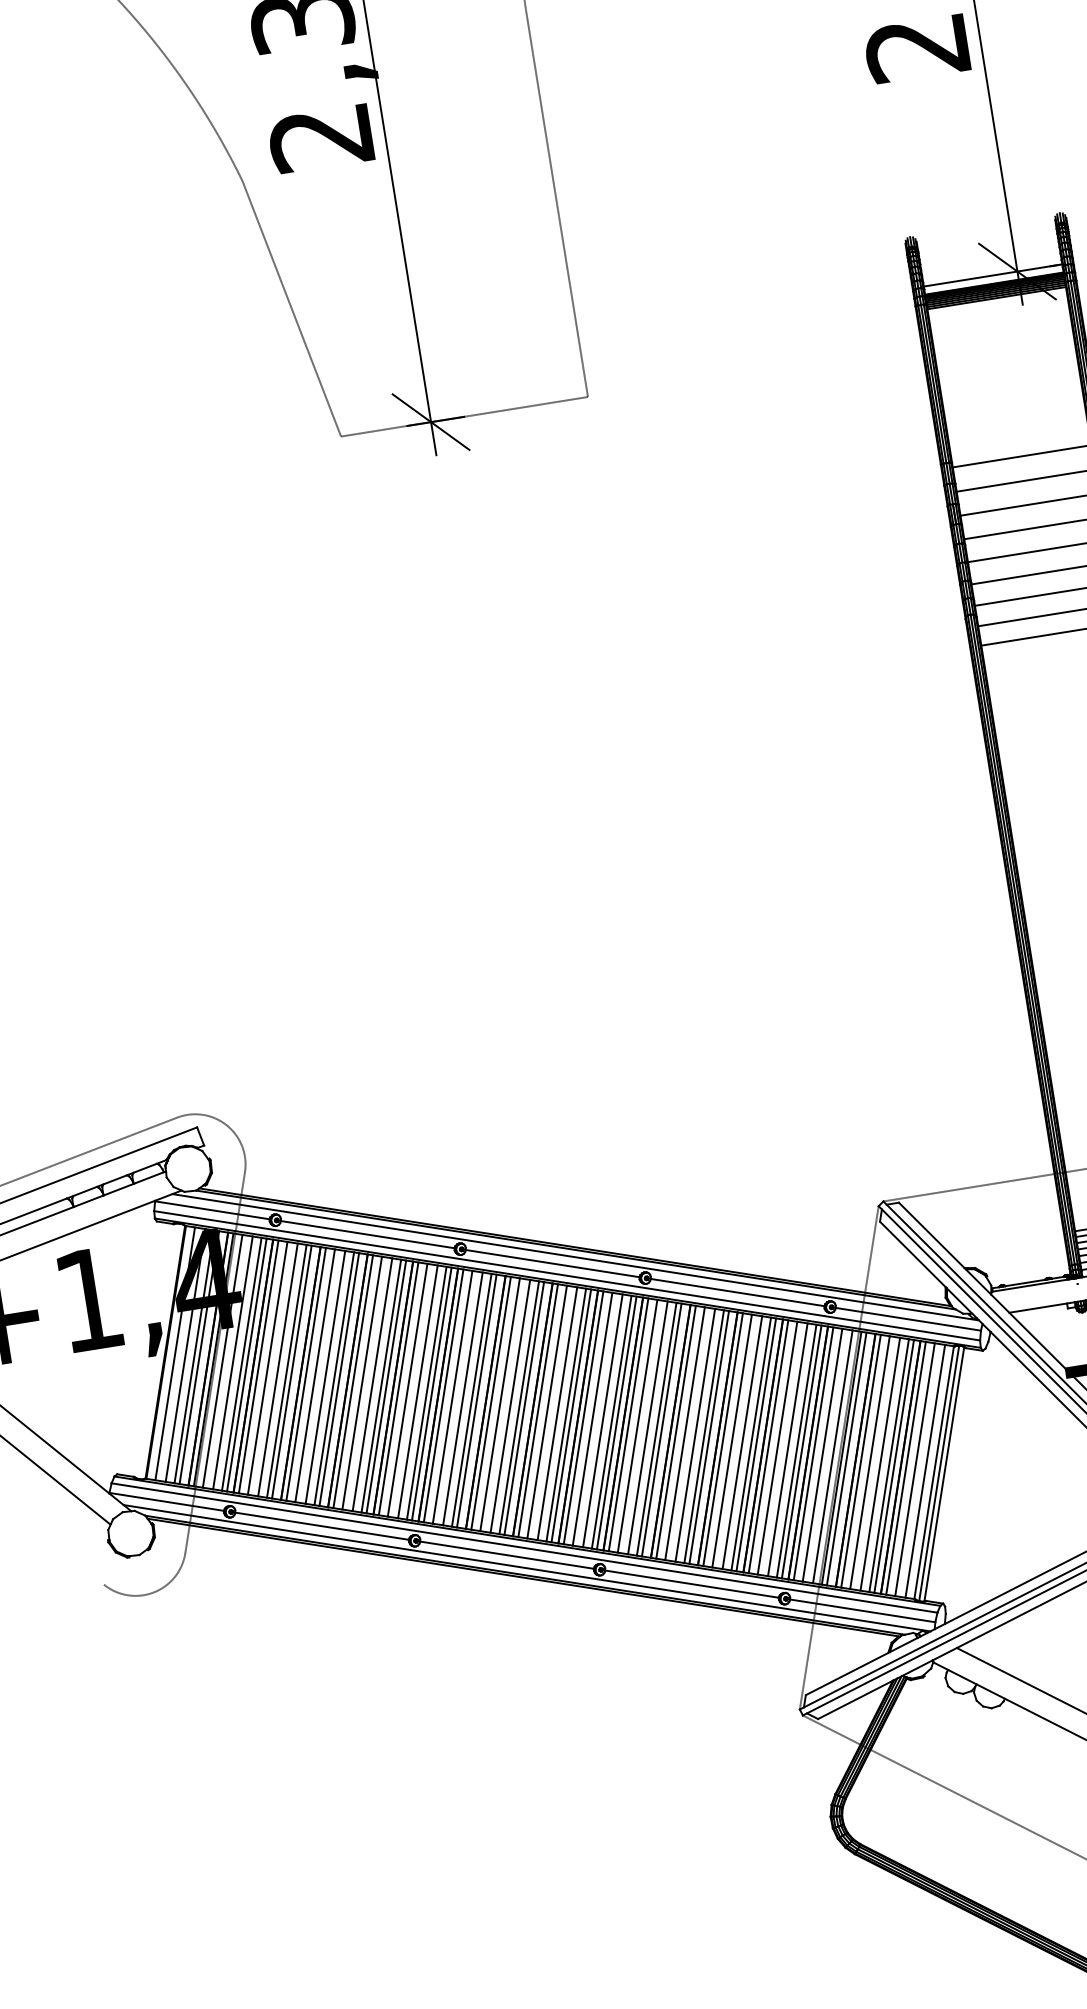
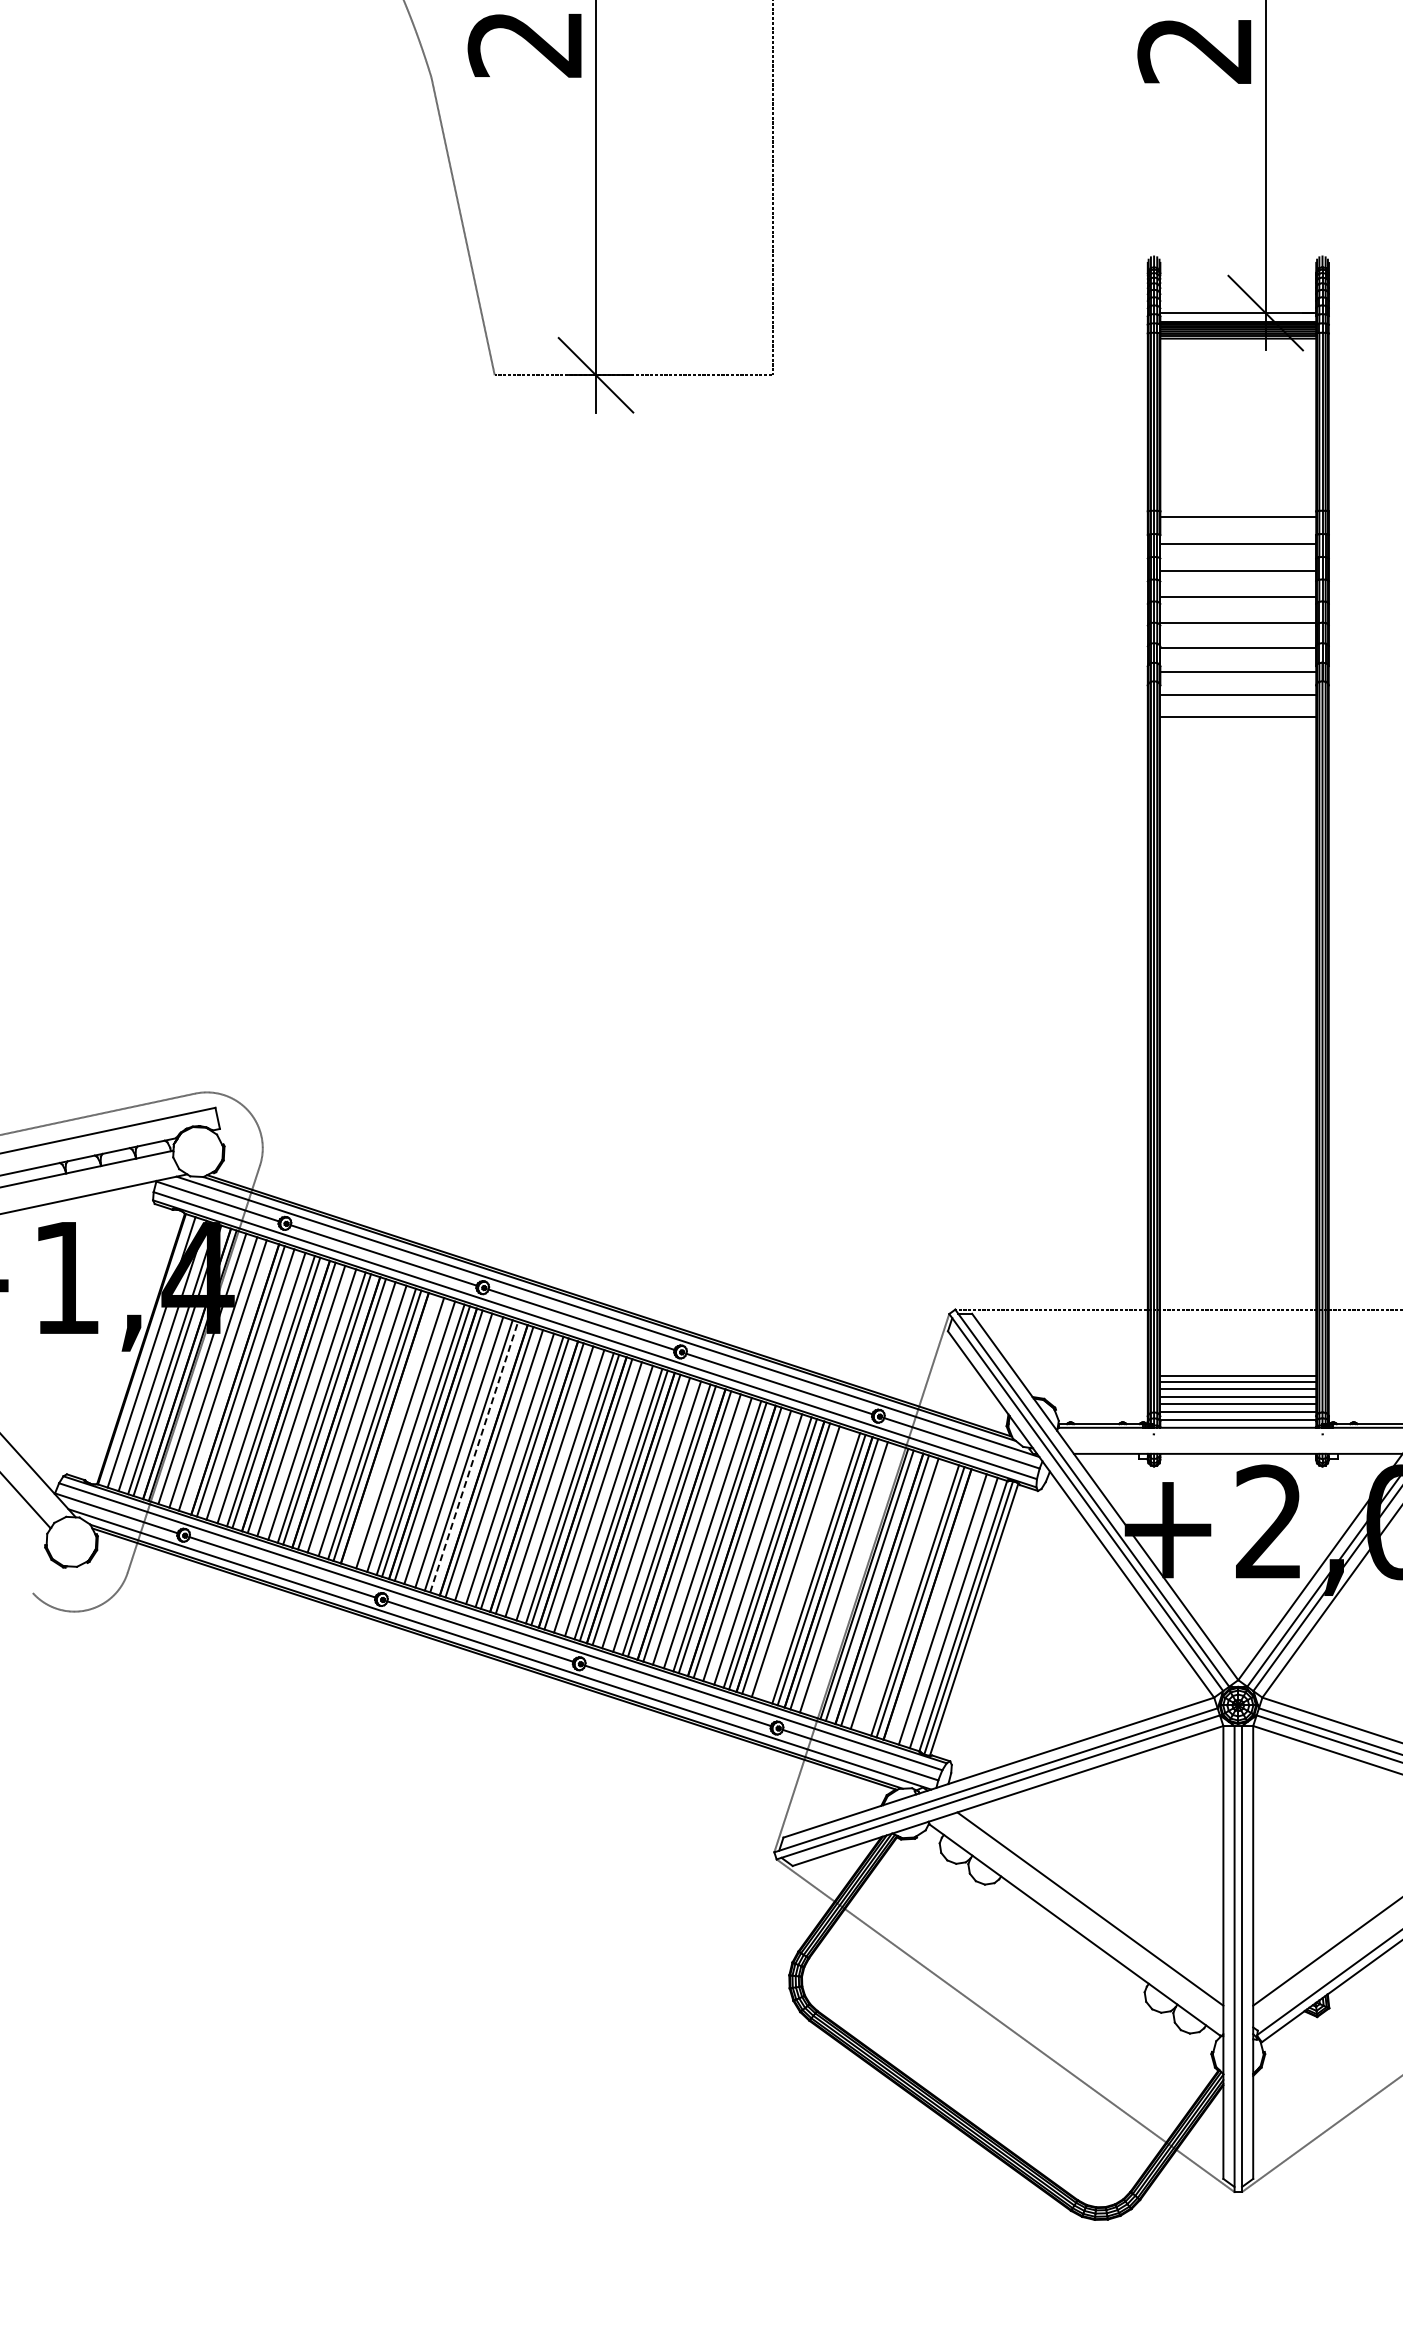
line: (247, 1365) -> (228, 1377), removed
line: (398, 1388) -> (390, 1429), removed
line: (477, 1400) -> (474, 1456), solid -> dashed
line: (787, 1450) -> (806, 1565), removed
line: (832, 1456) -> (854, 1580), removed
line: (880, 1464) -> (905, 1597), removed
line: (906, 1468) -> (933, 1606), removed

